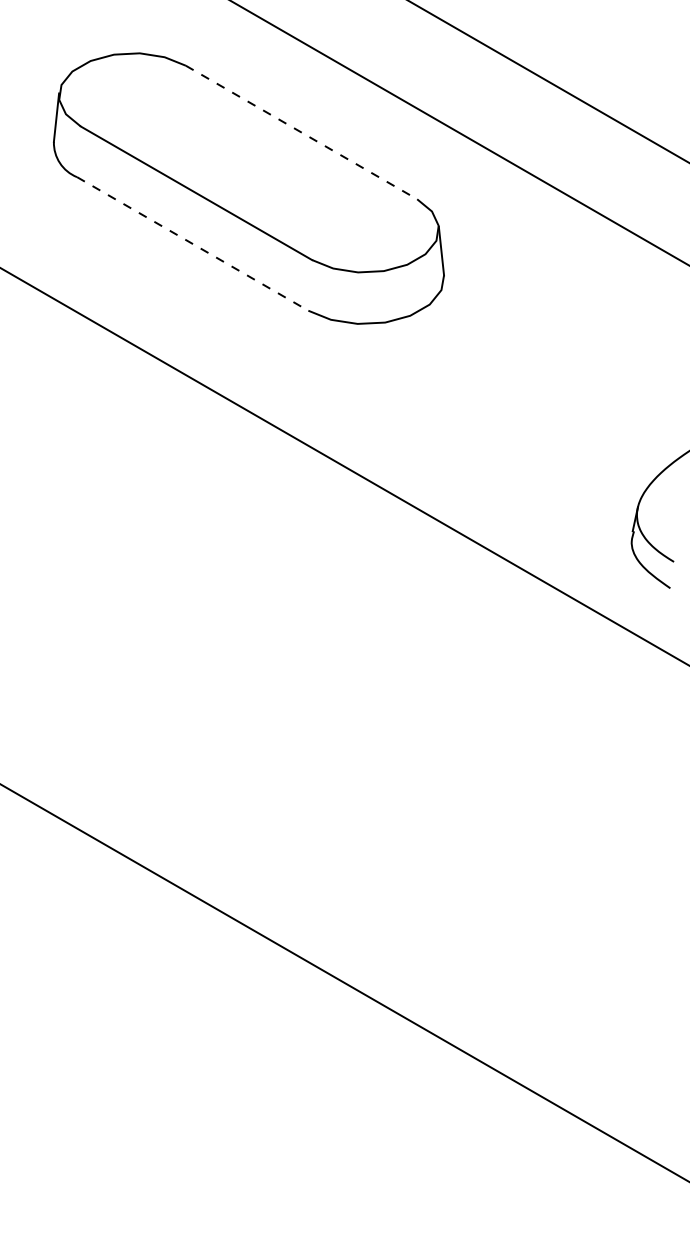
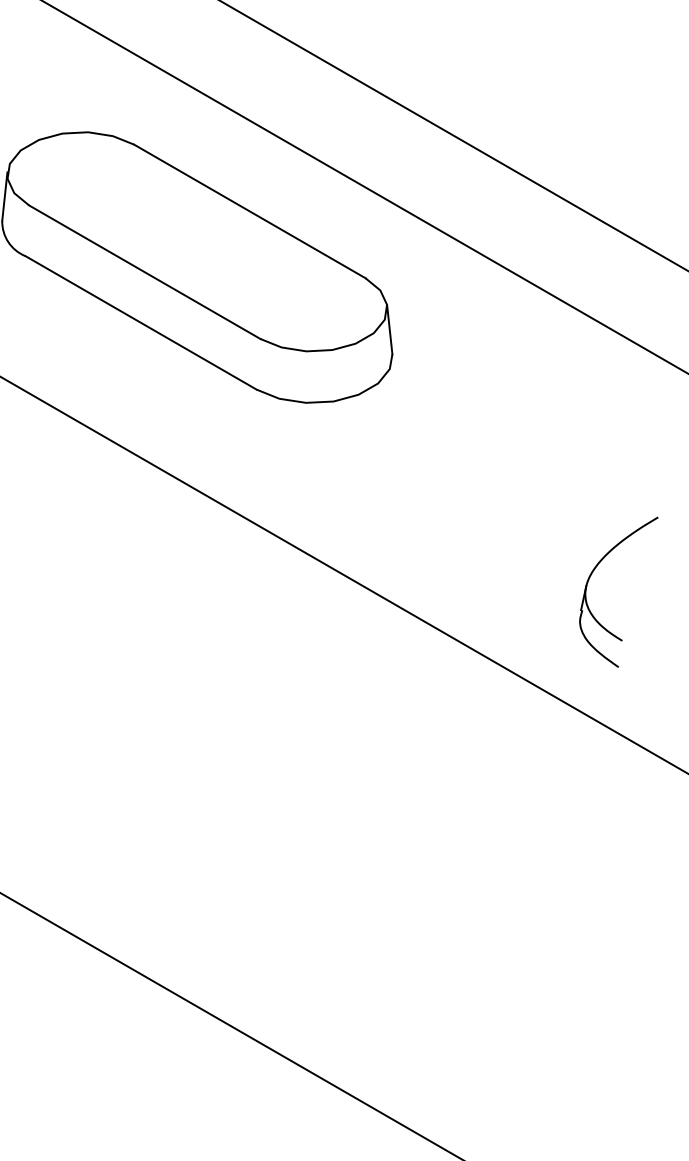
line: (301, 132) -> (249, 211), dashed -> solid
line: (192, 243) -> (140, 322), dashed -> solid

